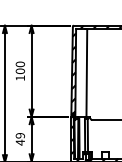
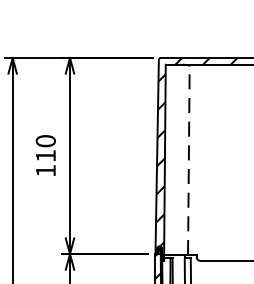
text: (19, 71) -> (43, 156), 100 -> 110
line: (86, 73) -> (188, 160), solid -> dashed

